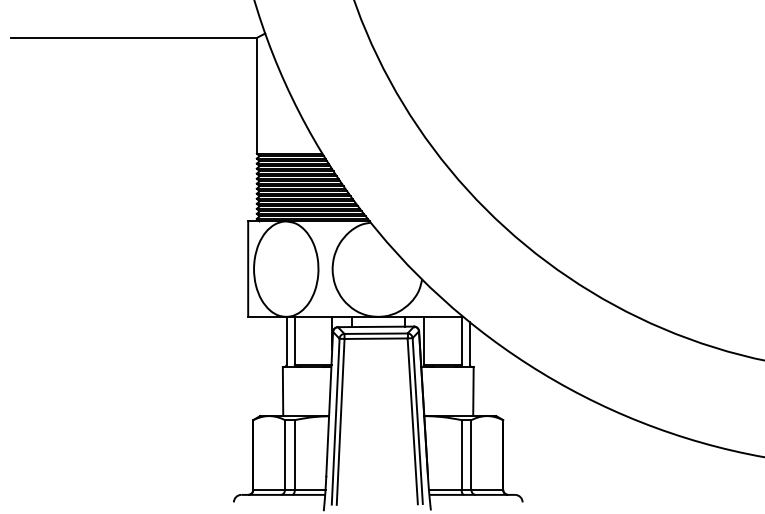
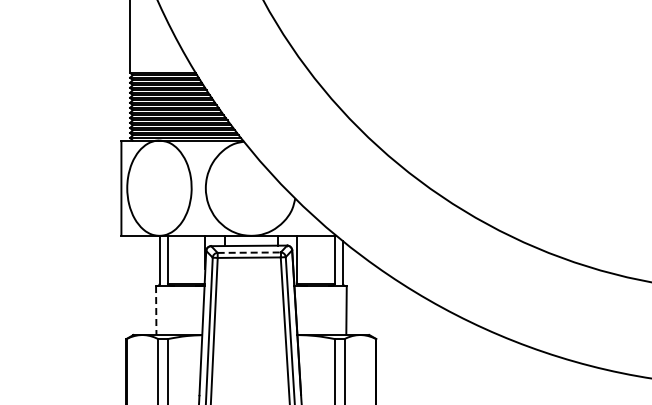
line: (376, 333) -> (249, 252), solid -> dashed
line: (283, 392) -> (156, 311), solid -> dashed

